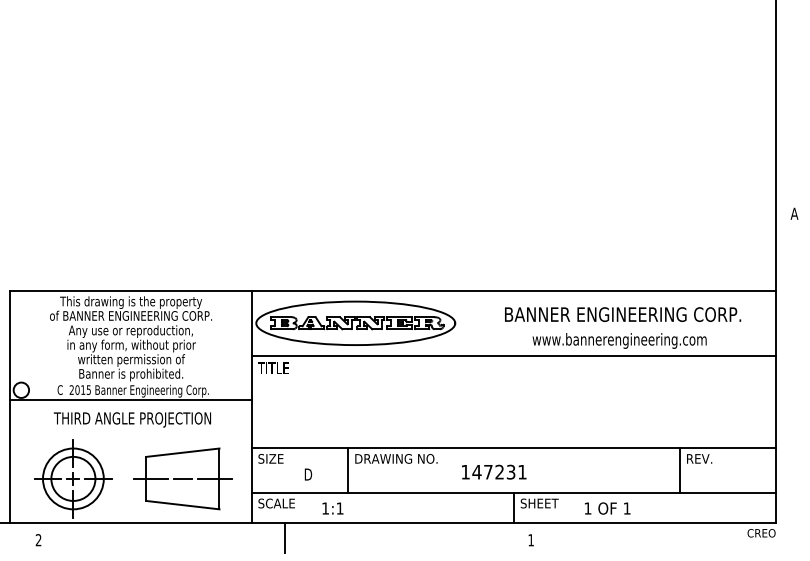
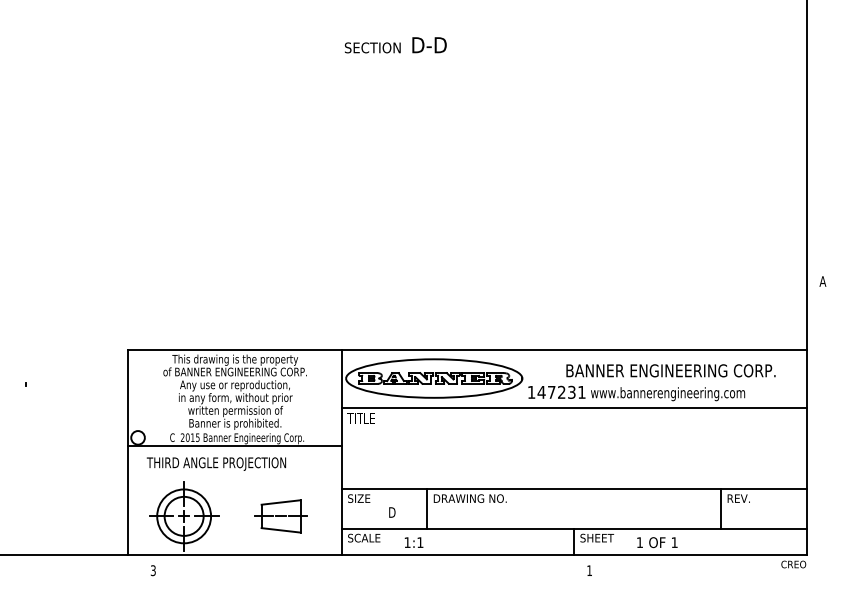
text: (131, 419) -> (215, 463), moved
text: (493, 471) -> (556, 391), moved
part: (182, 479) -> (280, 516), size x0.6
line: (284, 537) -> (371, 568), removed
text: (37, 540) -> (152, 570), 2 -> 3

